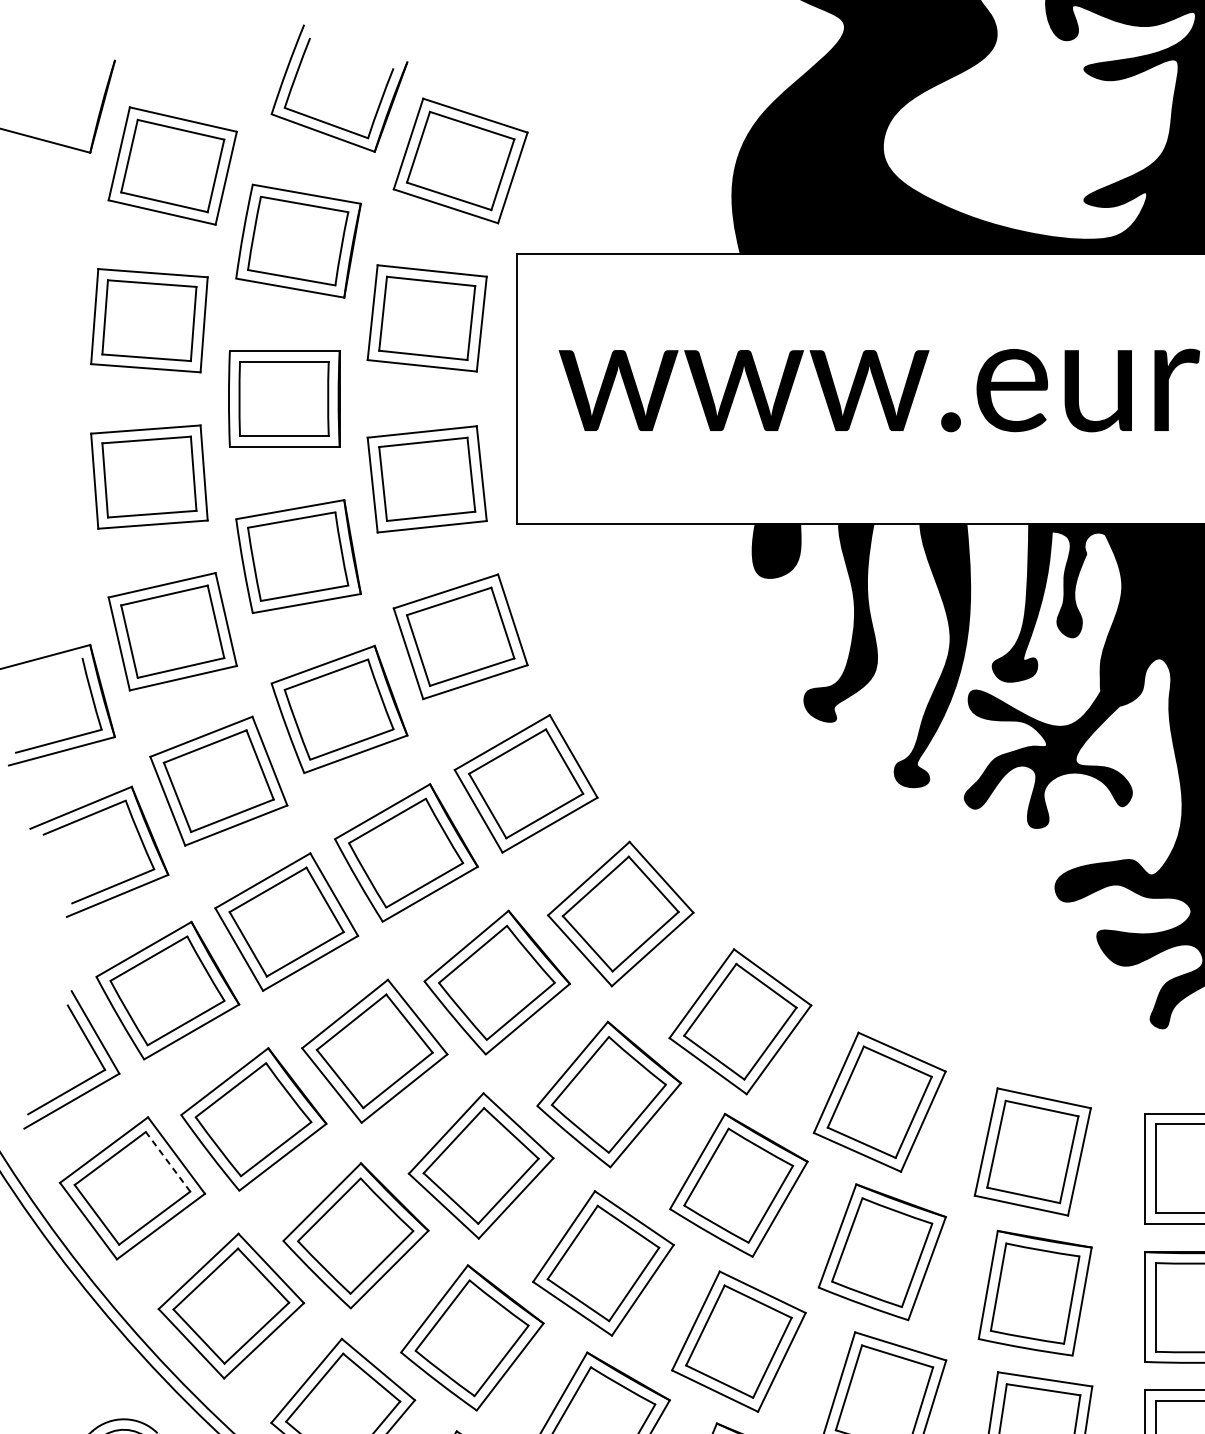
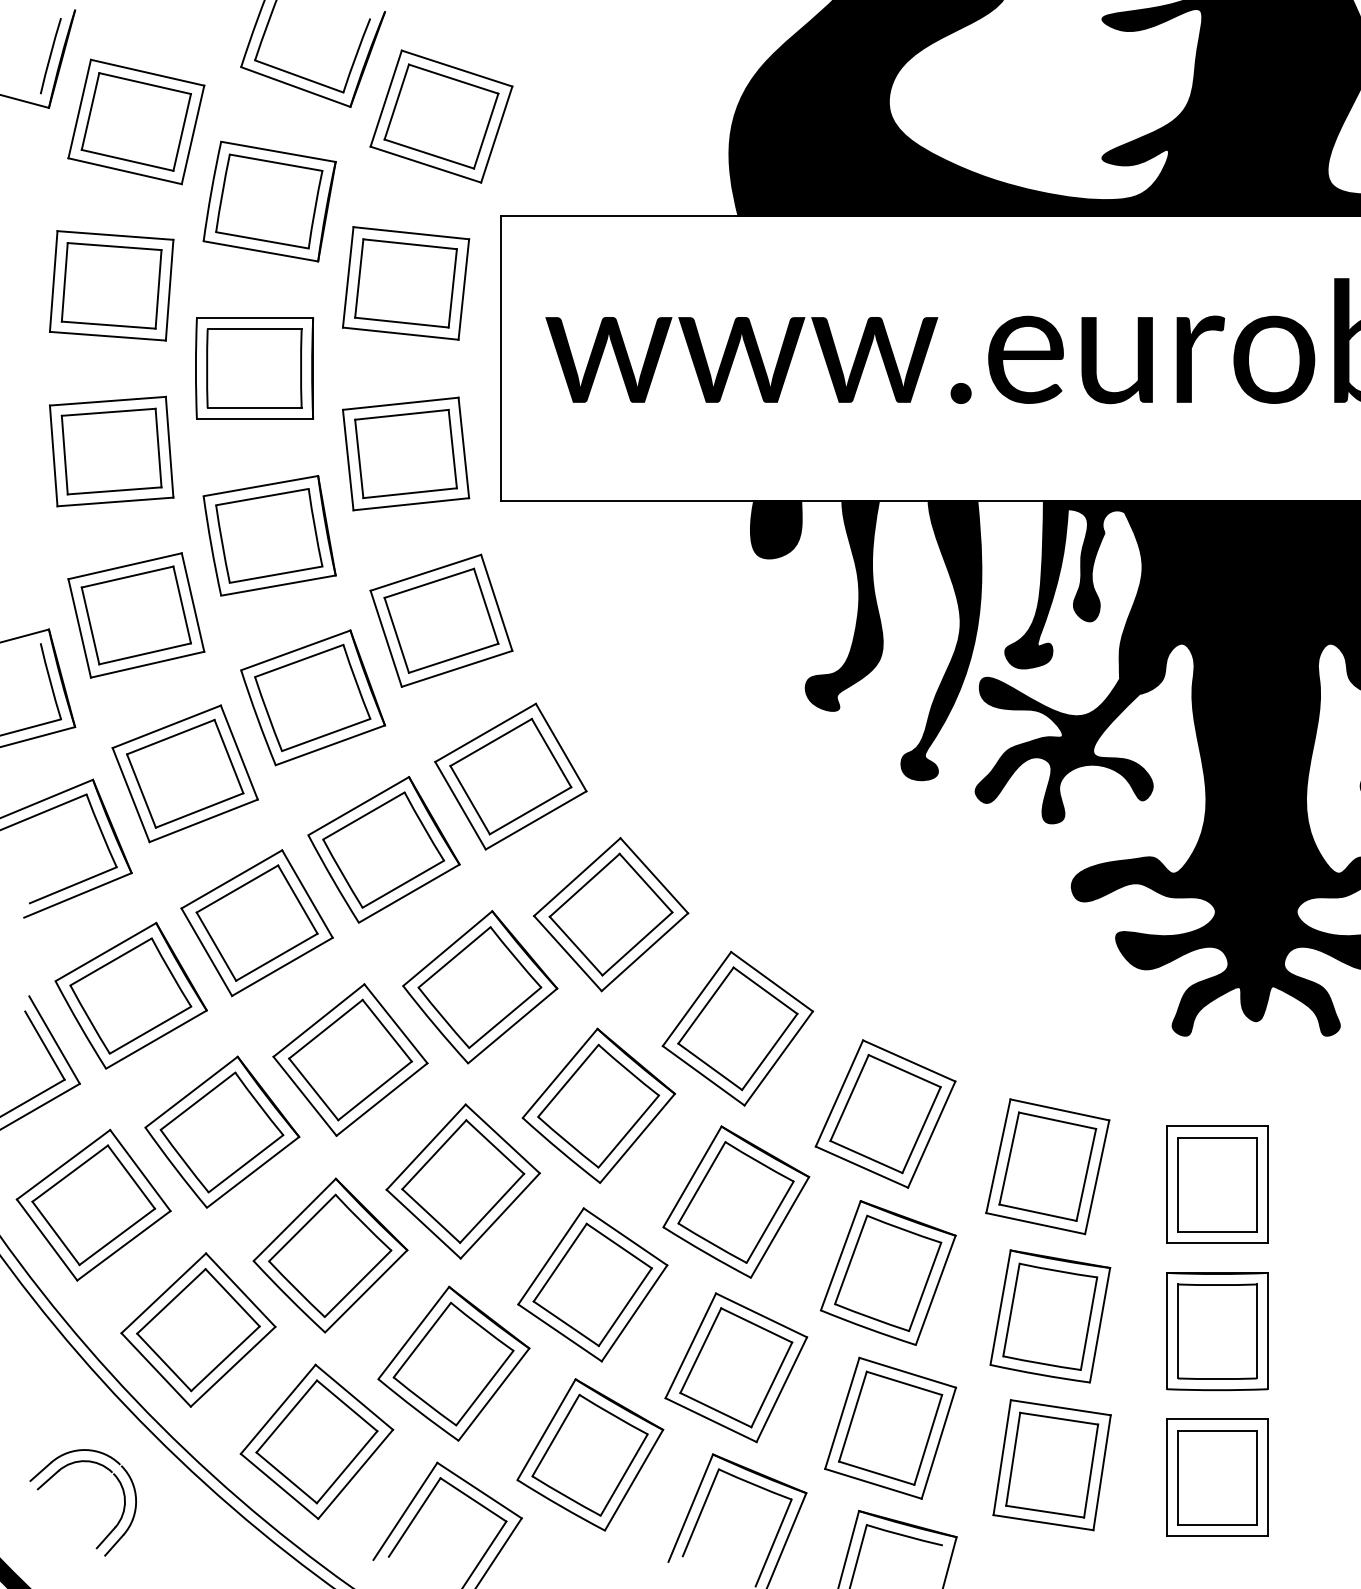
line: (91, 104) -> (50, 56), added
line: (168, 1161) -> (131, 1176), dashed -> solid

